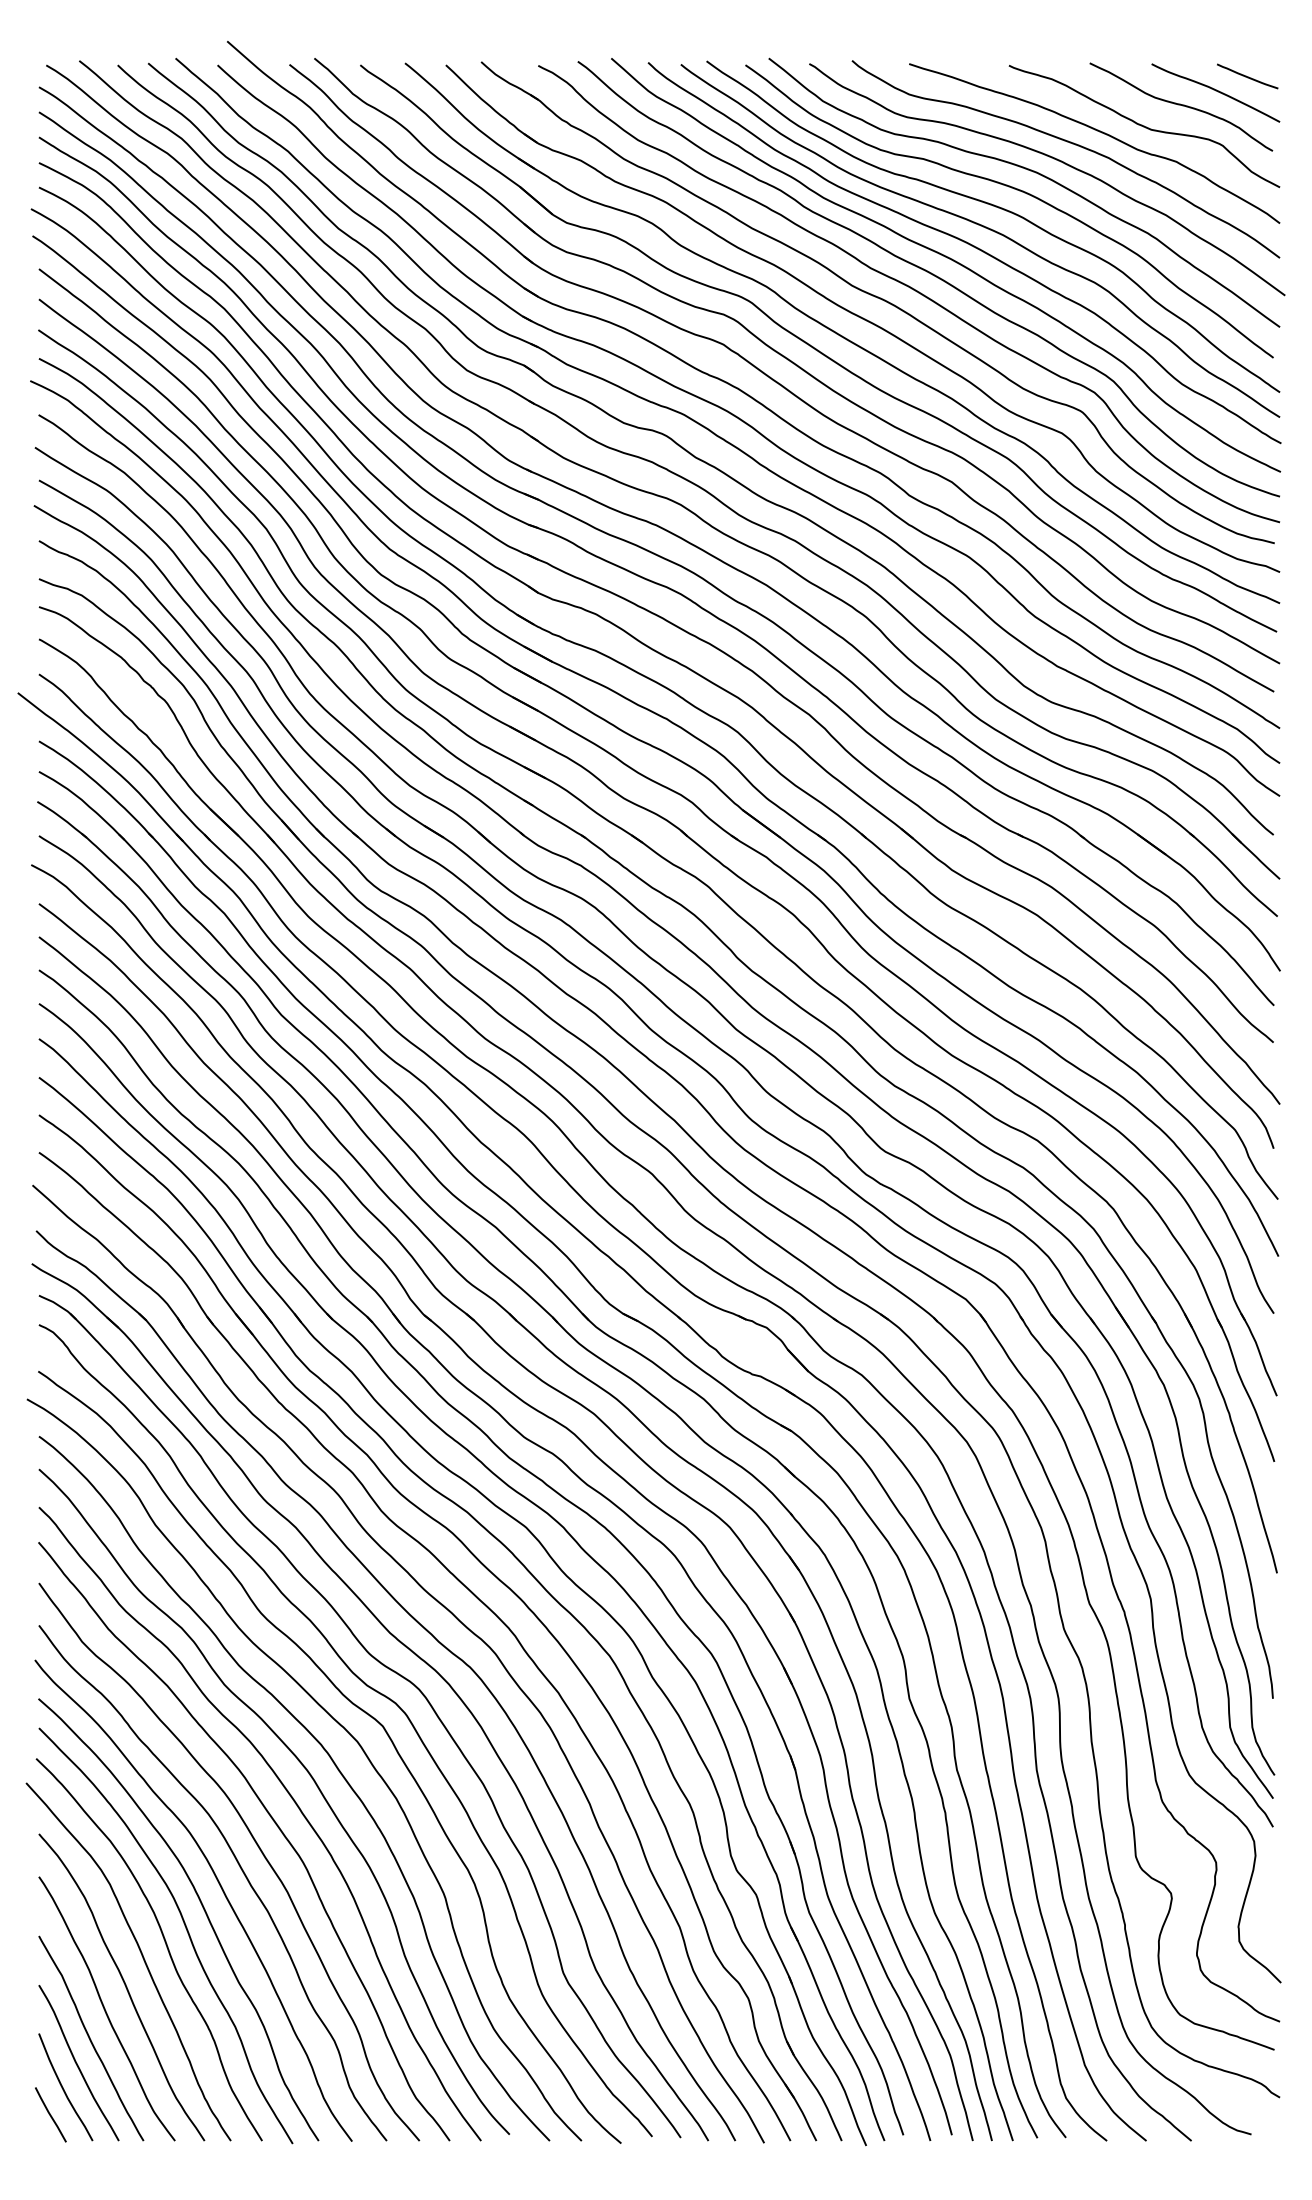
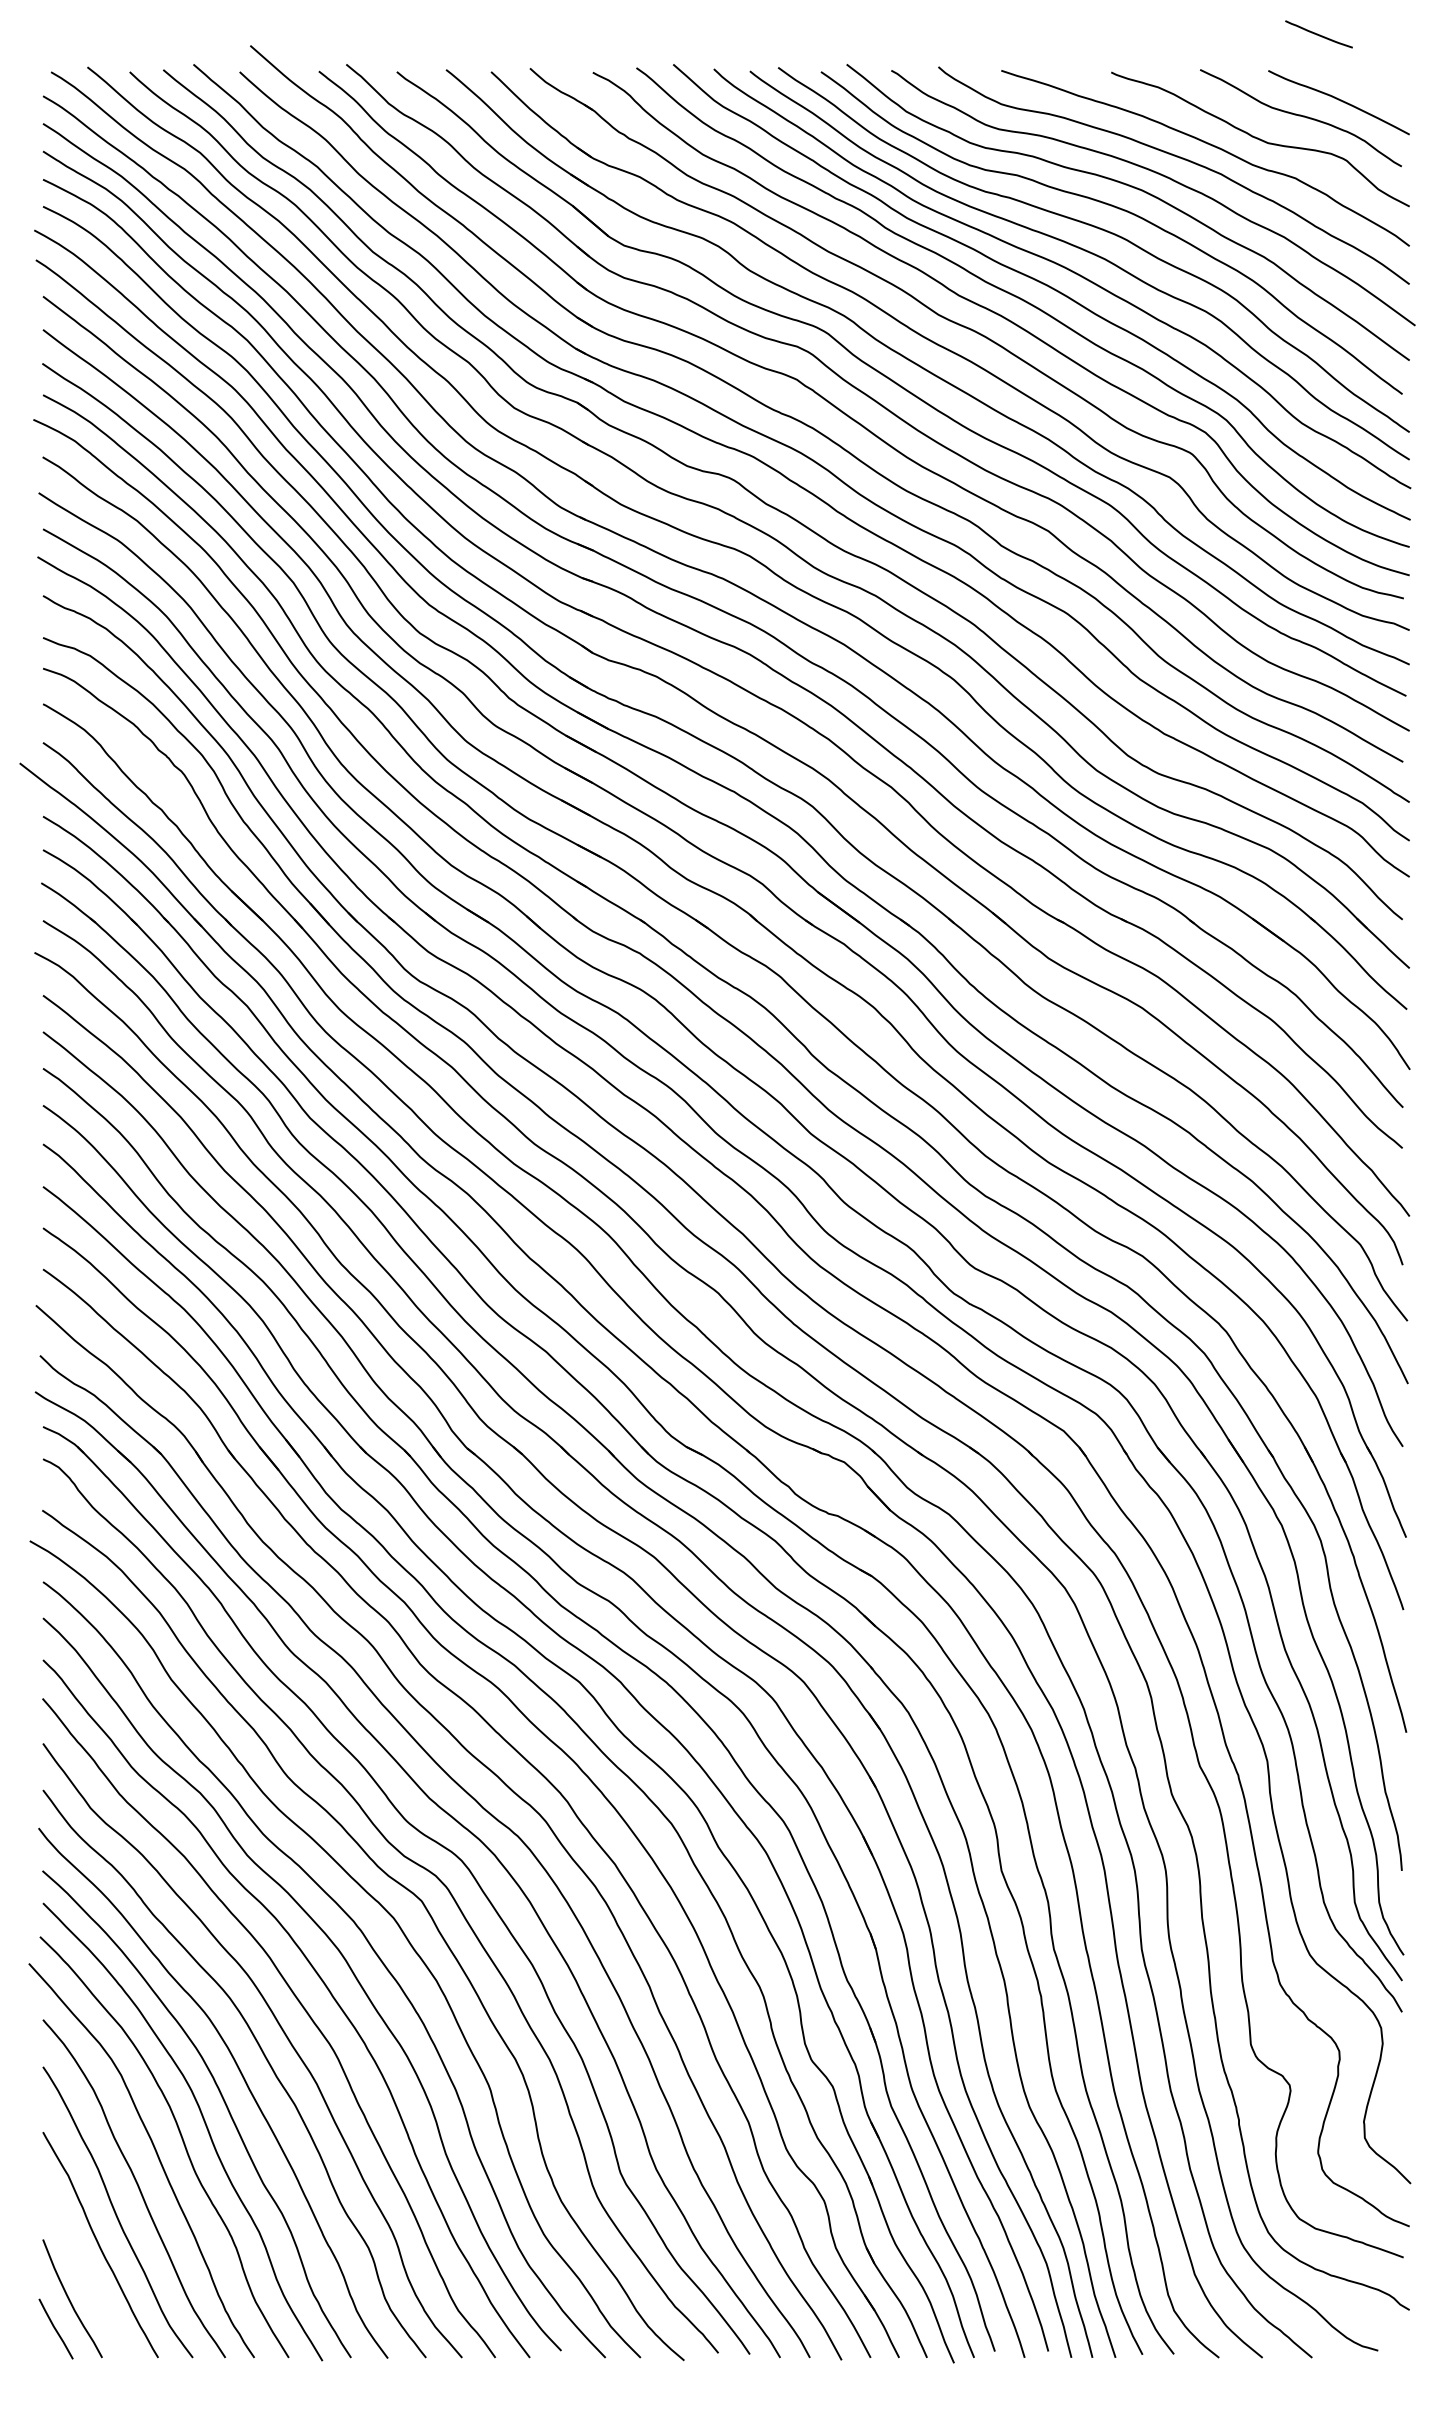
line: (1247, 76) -> (1318, 34), moved
curve: (77, 2063) -> (85, 2272), removed

